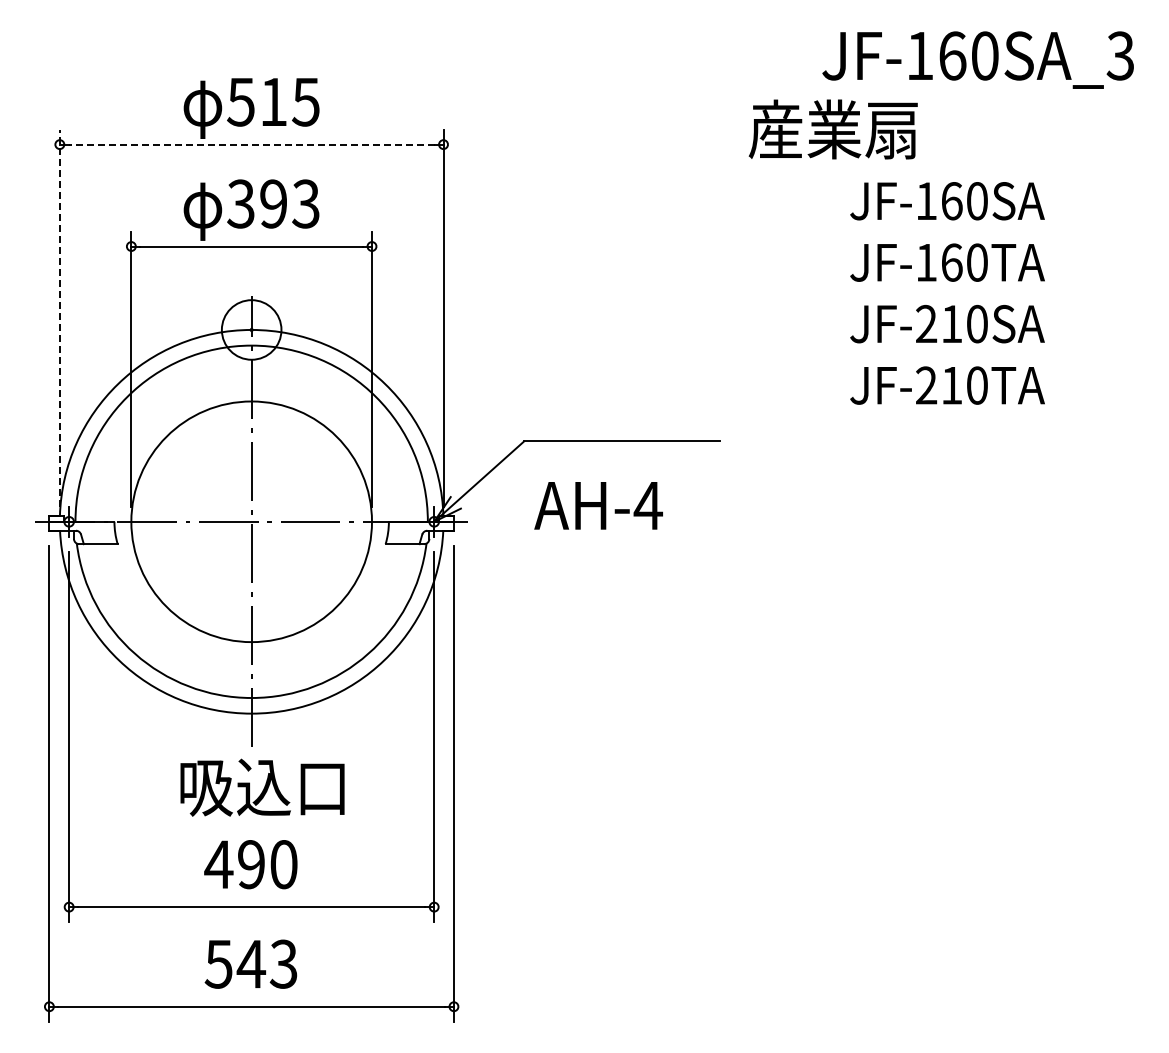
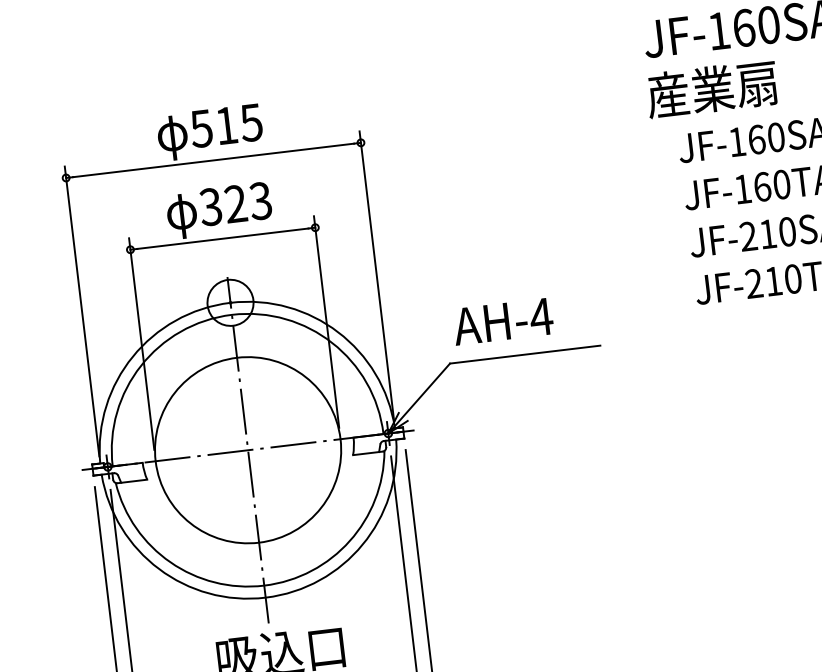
text: (832, 129) -> (711, 89), moved
line: (251, 144) -> (213, 160), dashed -> solid
text: (273, 204) -> (235, 204), 393 -> 323
line: (59, 318) -> (81, 311), dashed -> solid
text: (598, 505) -> (503, 321), moved

